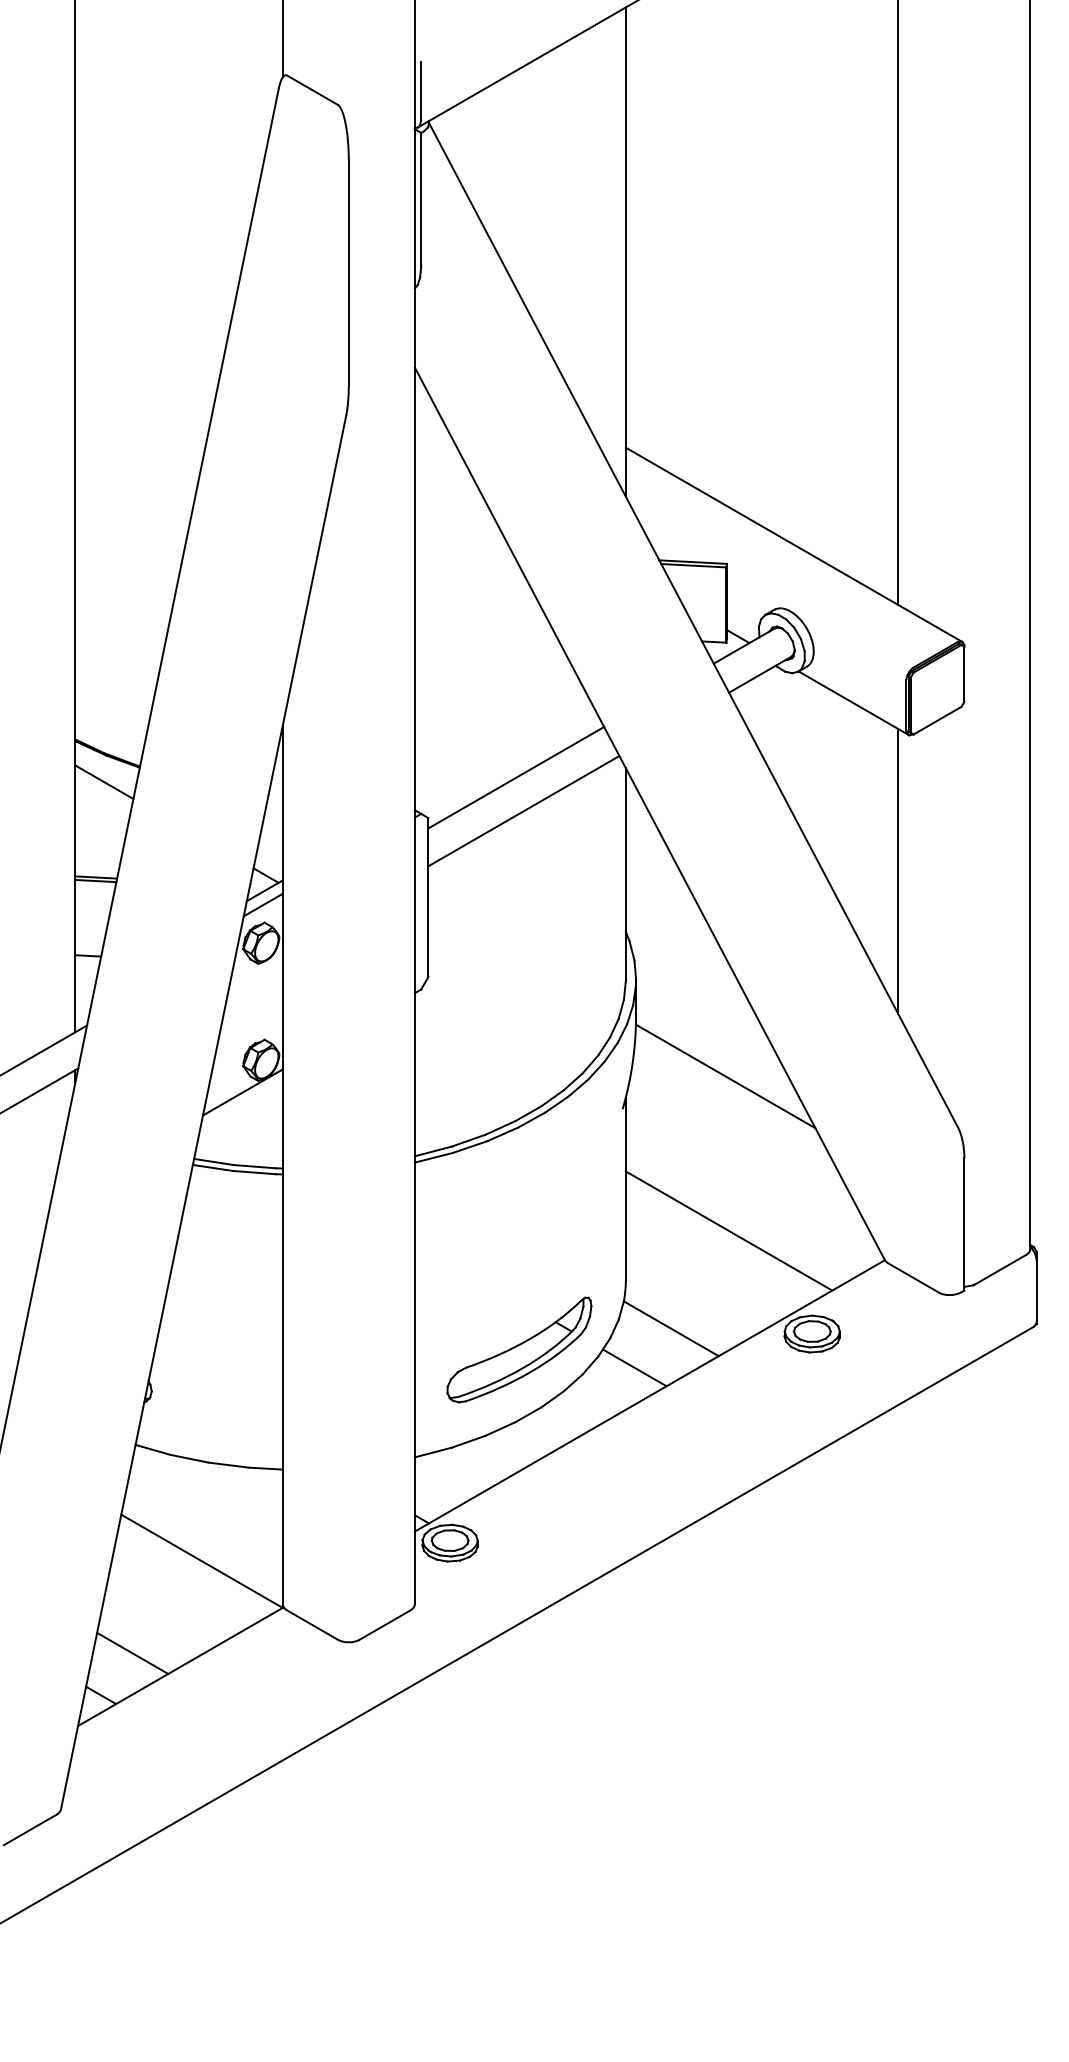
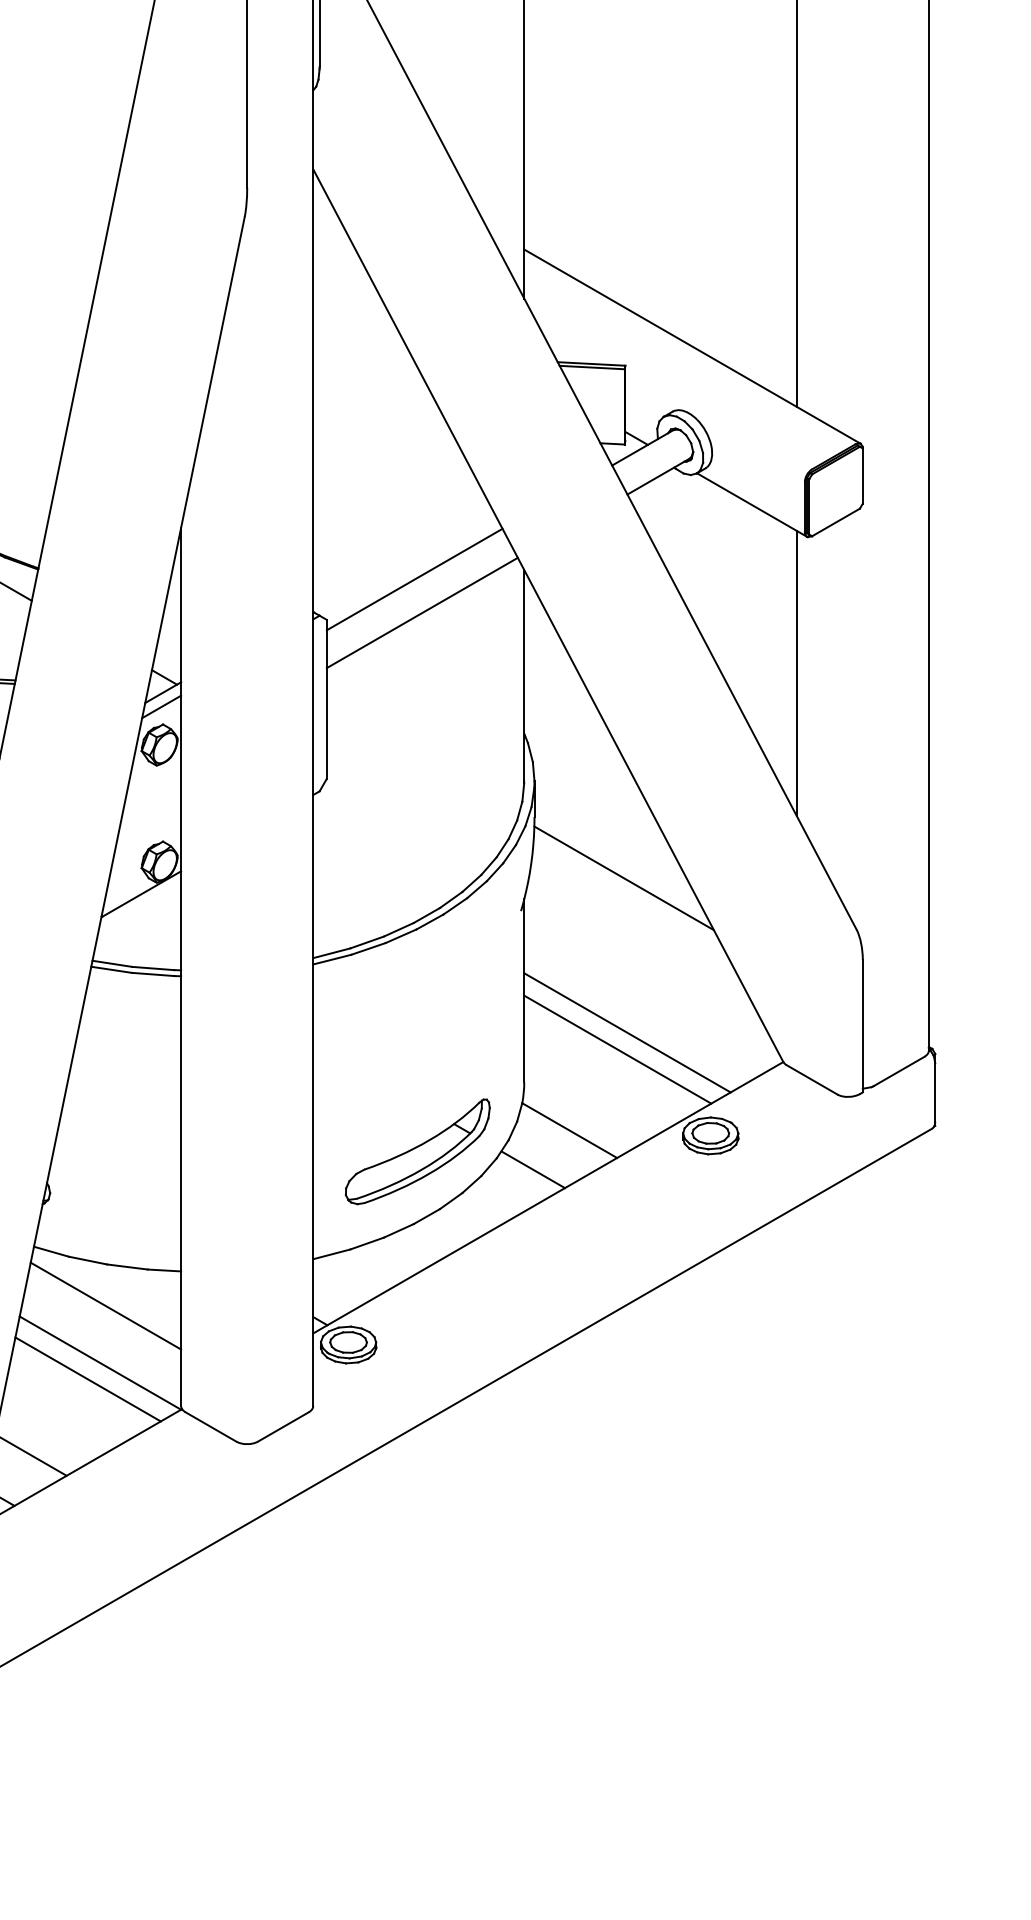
line: (718, 1247) -> (616, 1049), added
line: (207, 1503) -> (105, 1305), added
line: (189, 1577) -> (87, 1379), added

